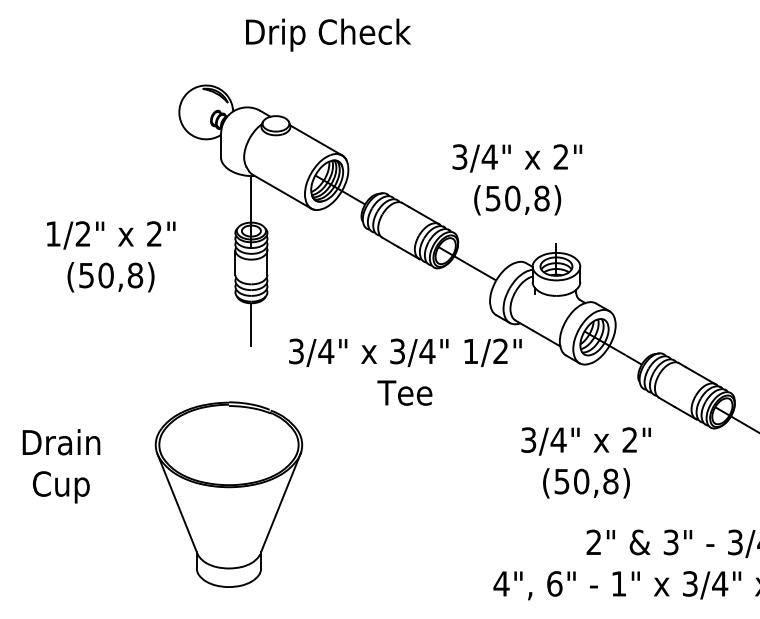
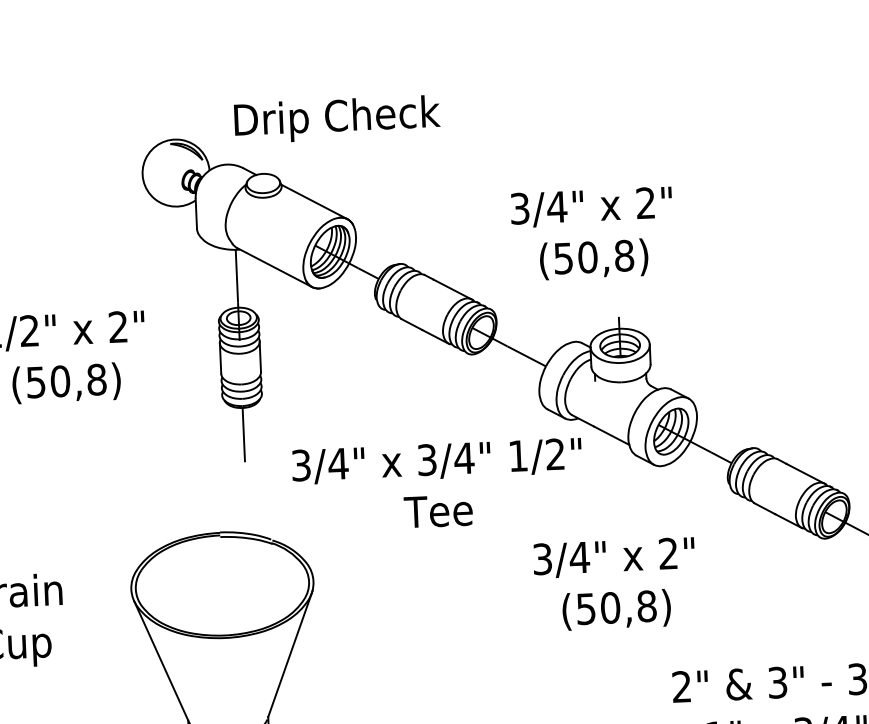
text: (328, 34) -> (337, 118), moved
text: (517, 179) -> (592, 233), moved
text: (585, 462) -> (614, 584), moved

